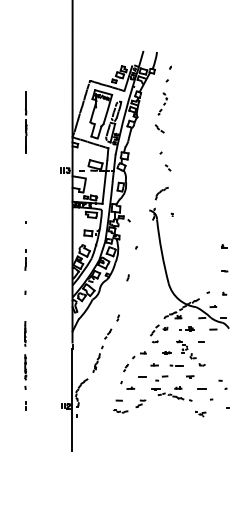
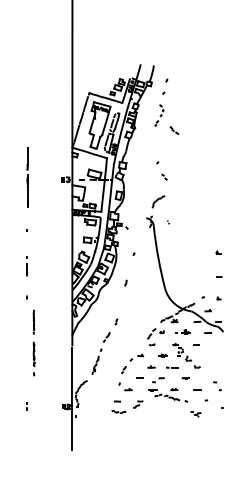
part: (25, 122) -> (27, 177), moved
part: (159, 128) -> (174, 130), moved
part: (24, 354) -> (33, 342), moved

